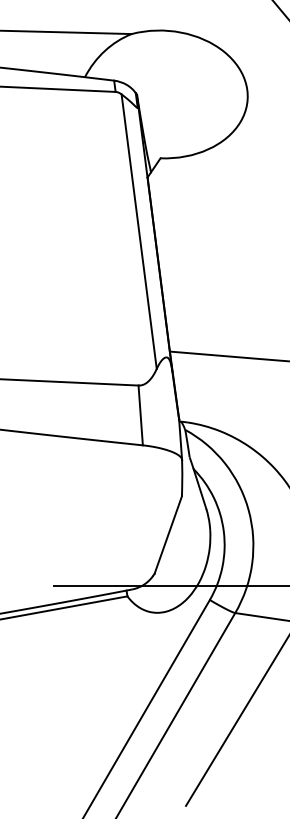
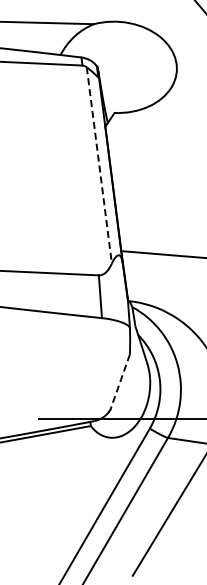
line: (139, 231) -> (99, 165), solid -> dashed
line: (167, 535) -> (119, 382), solid -> dashed

